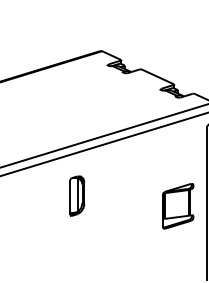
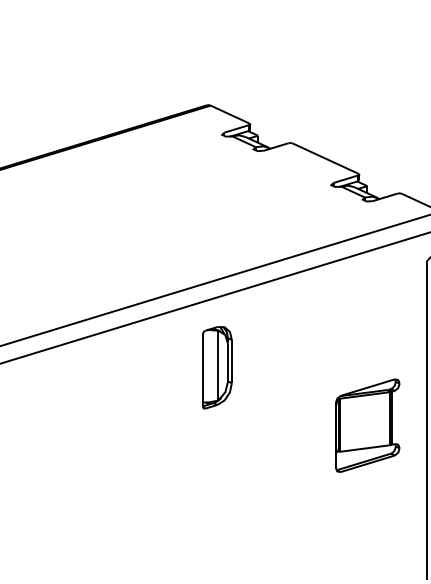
part: (77, 195) -> (217, 366), moved

